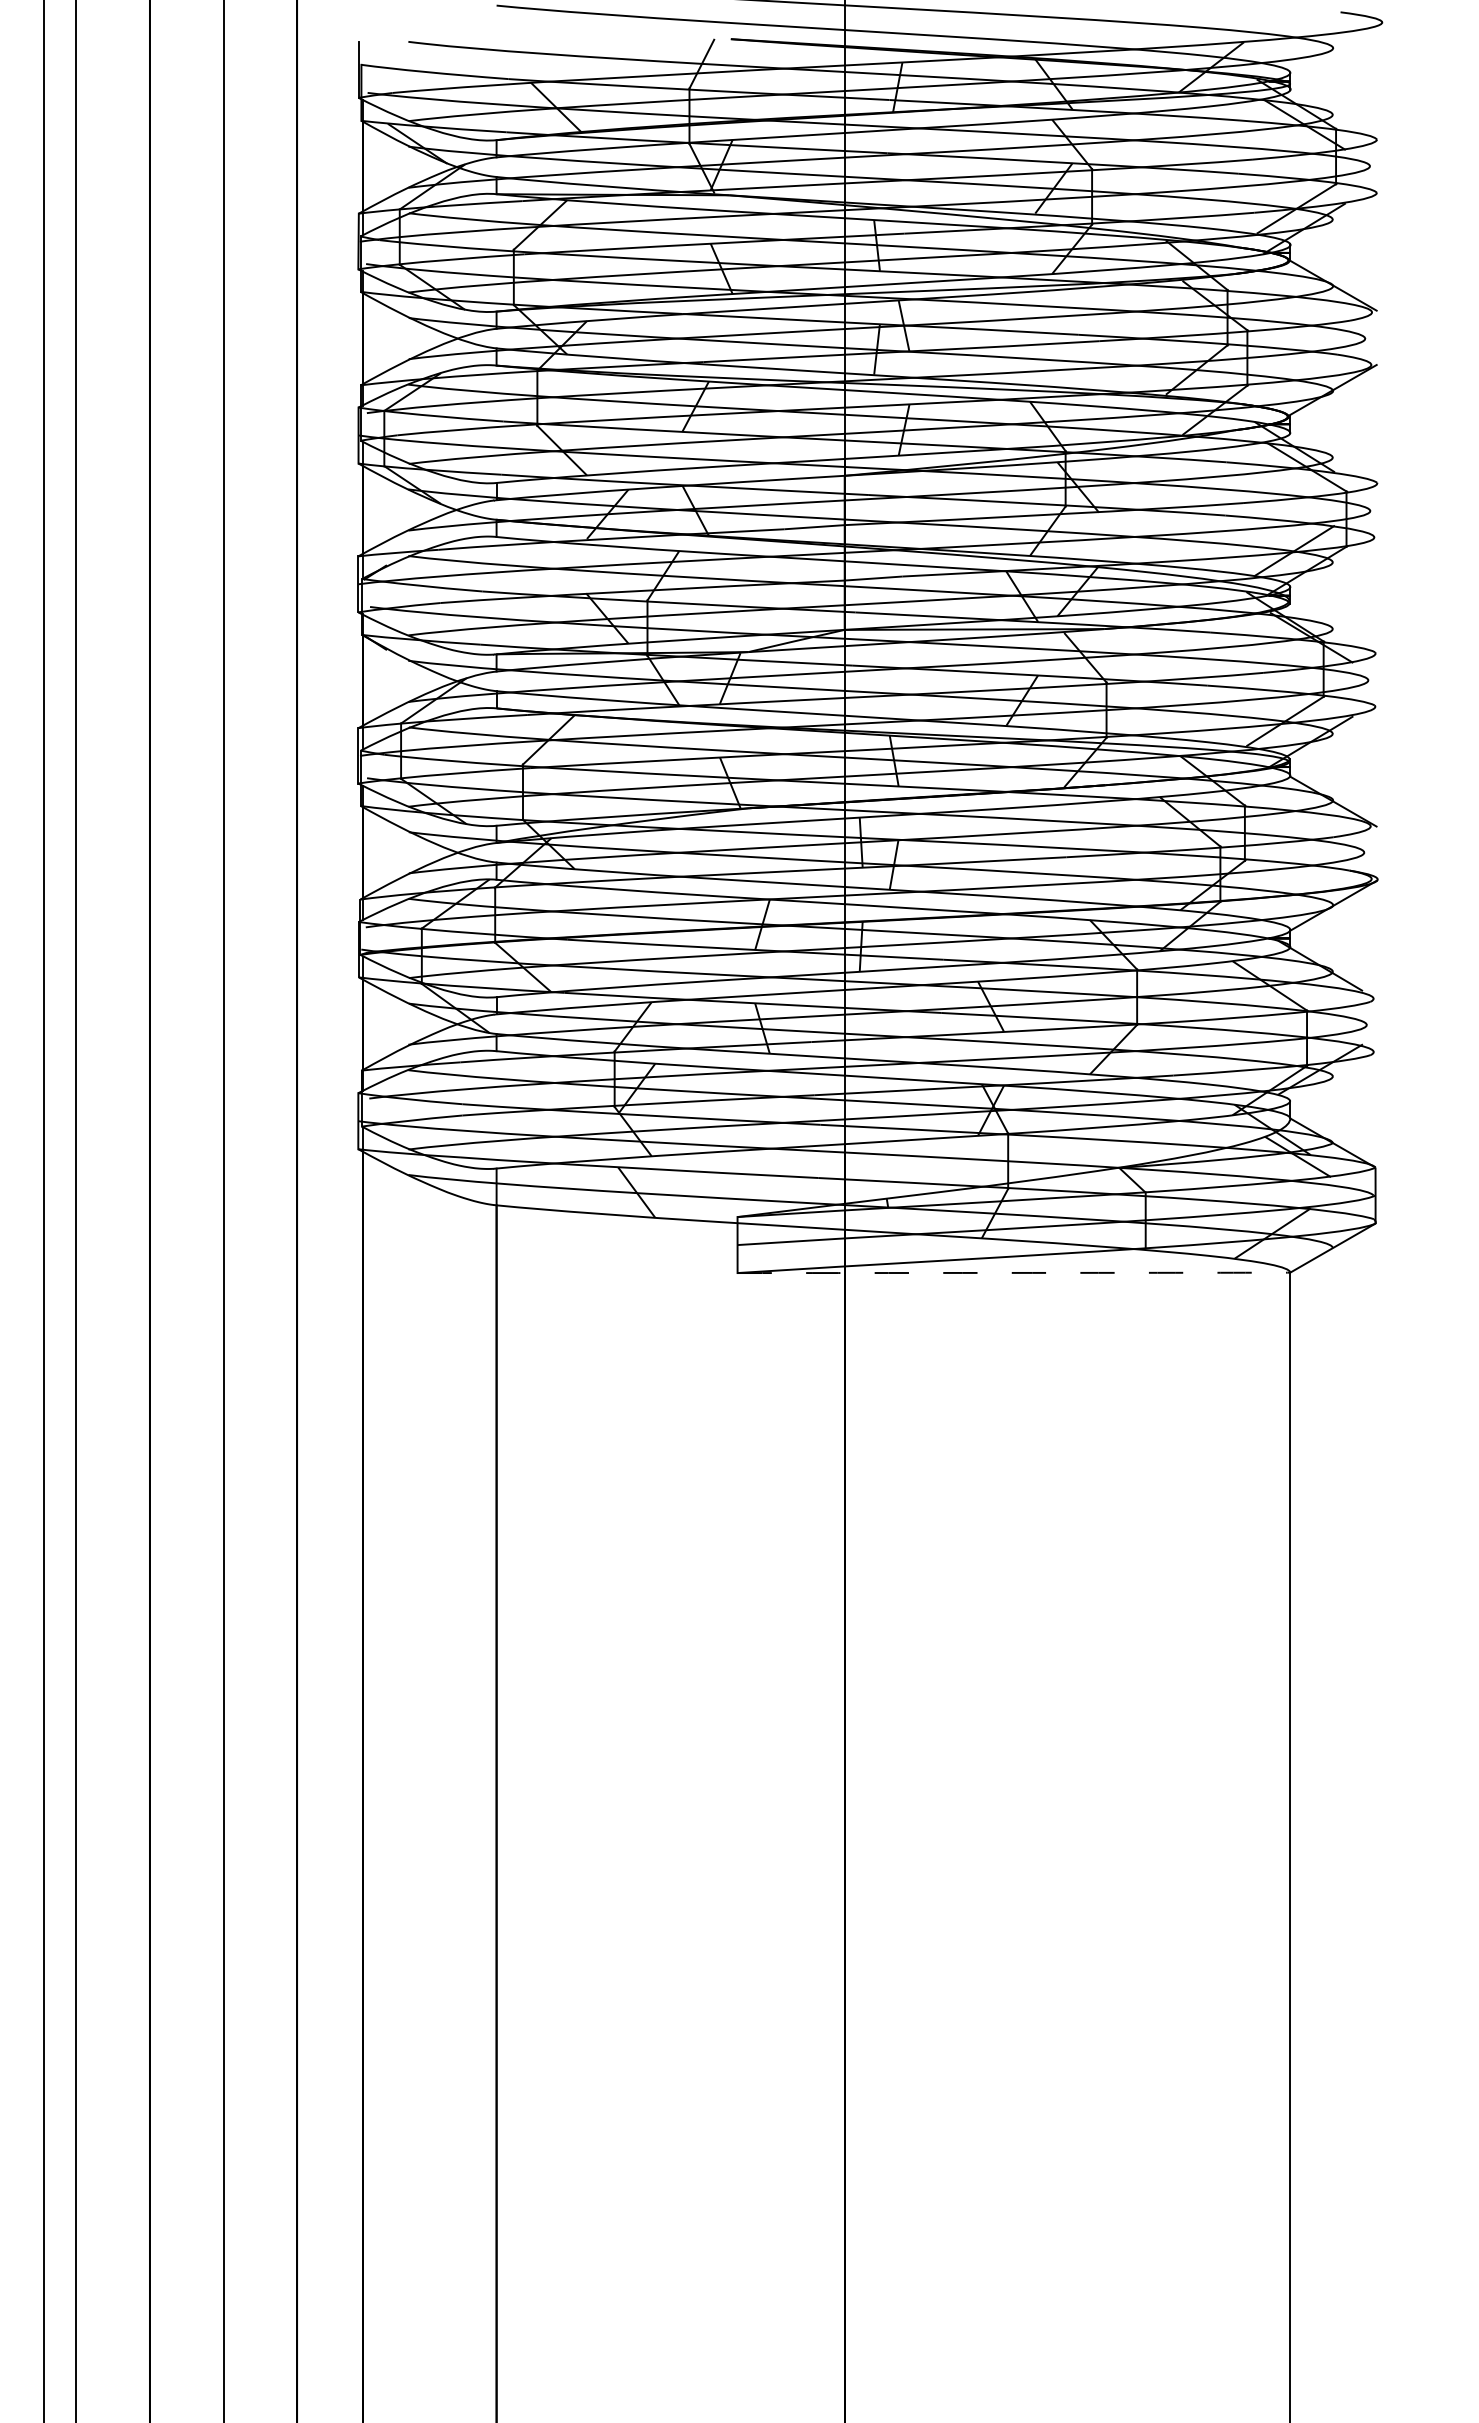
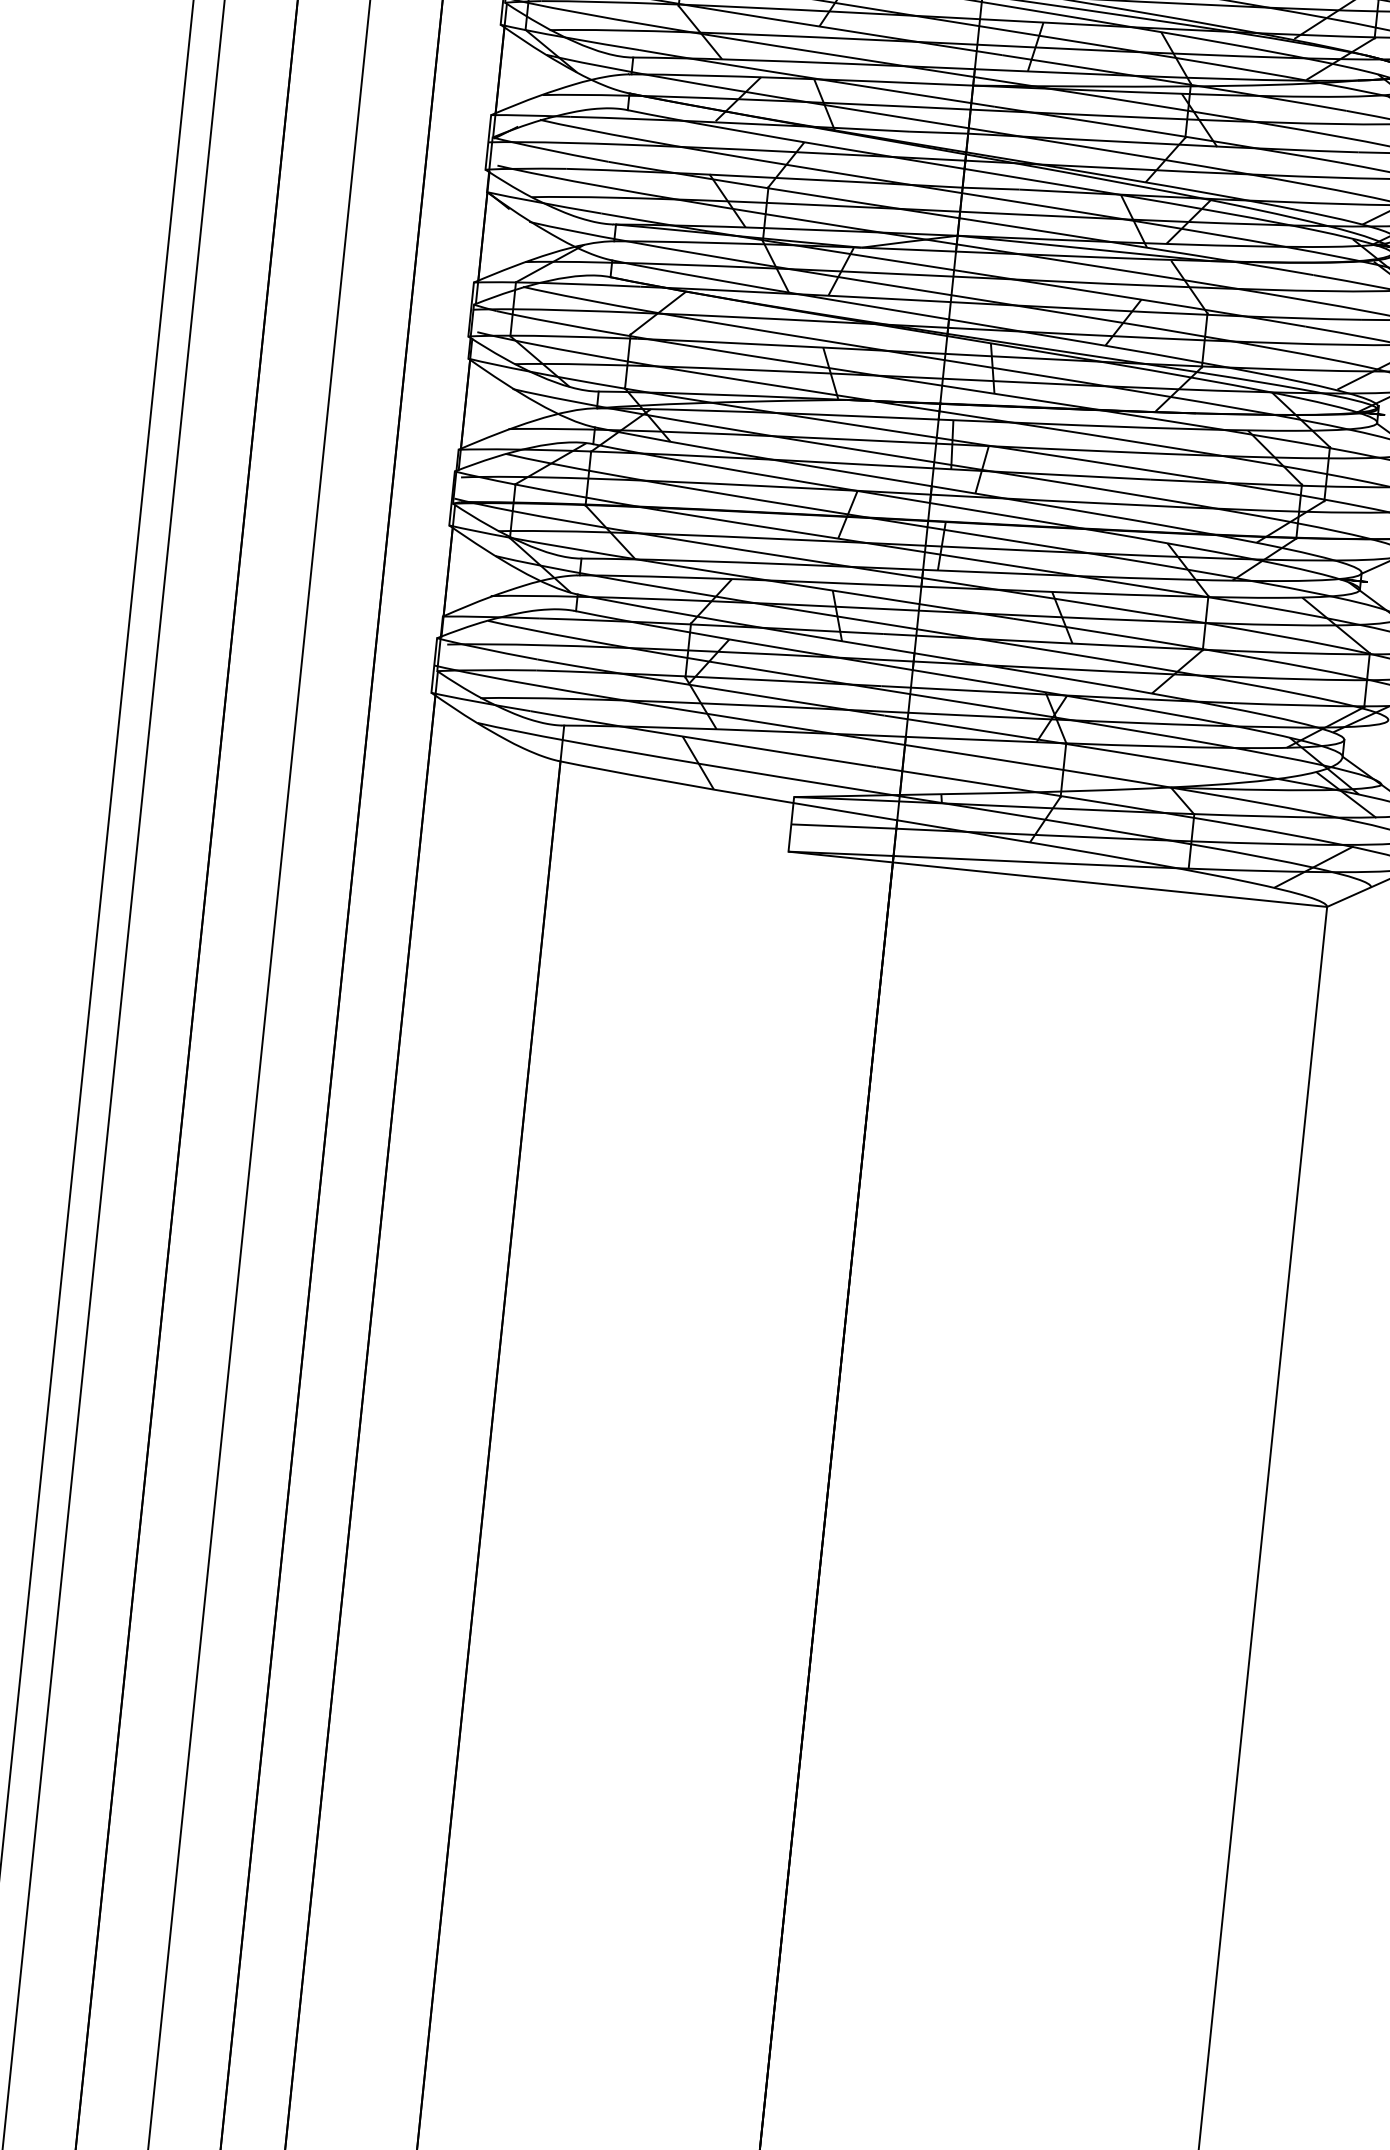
arc: (1025, 1272) -> (1069, 880), dashed -> solid

